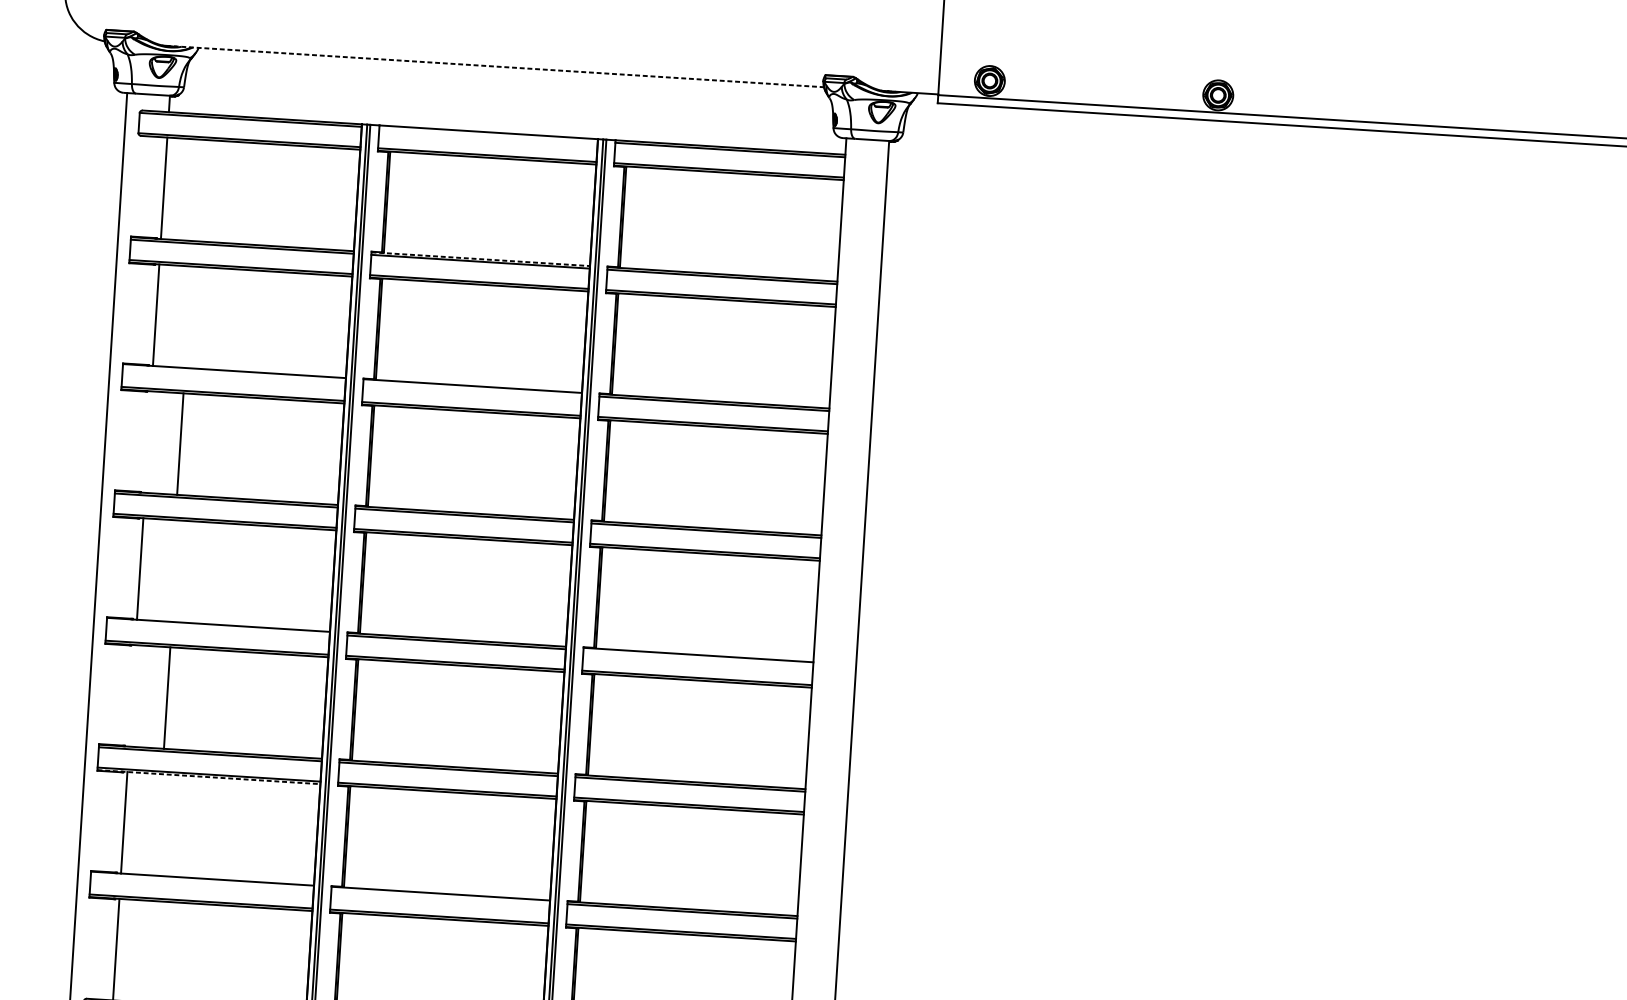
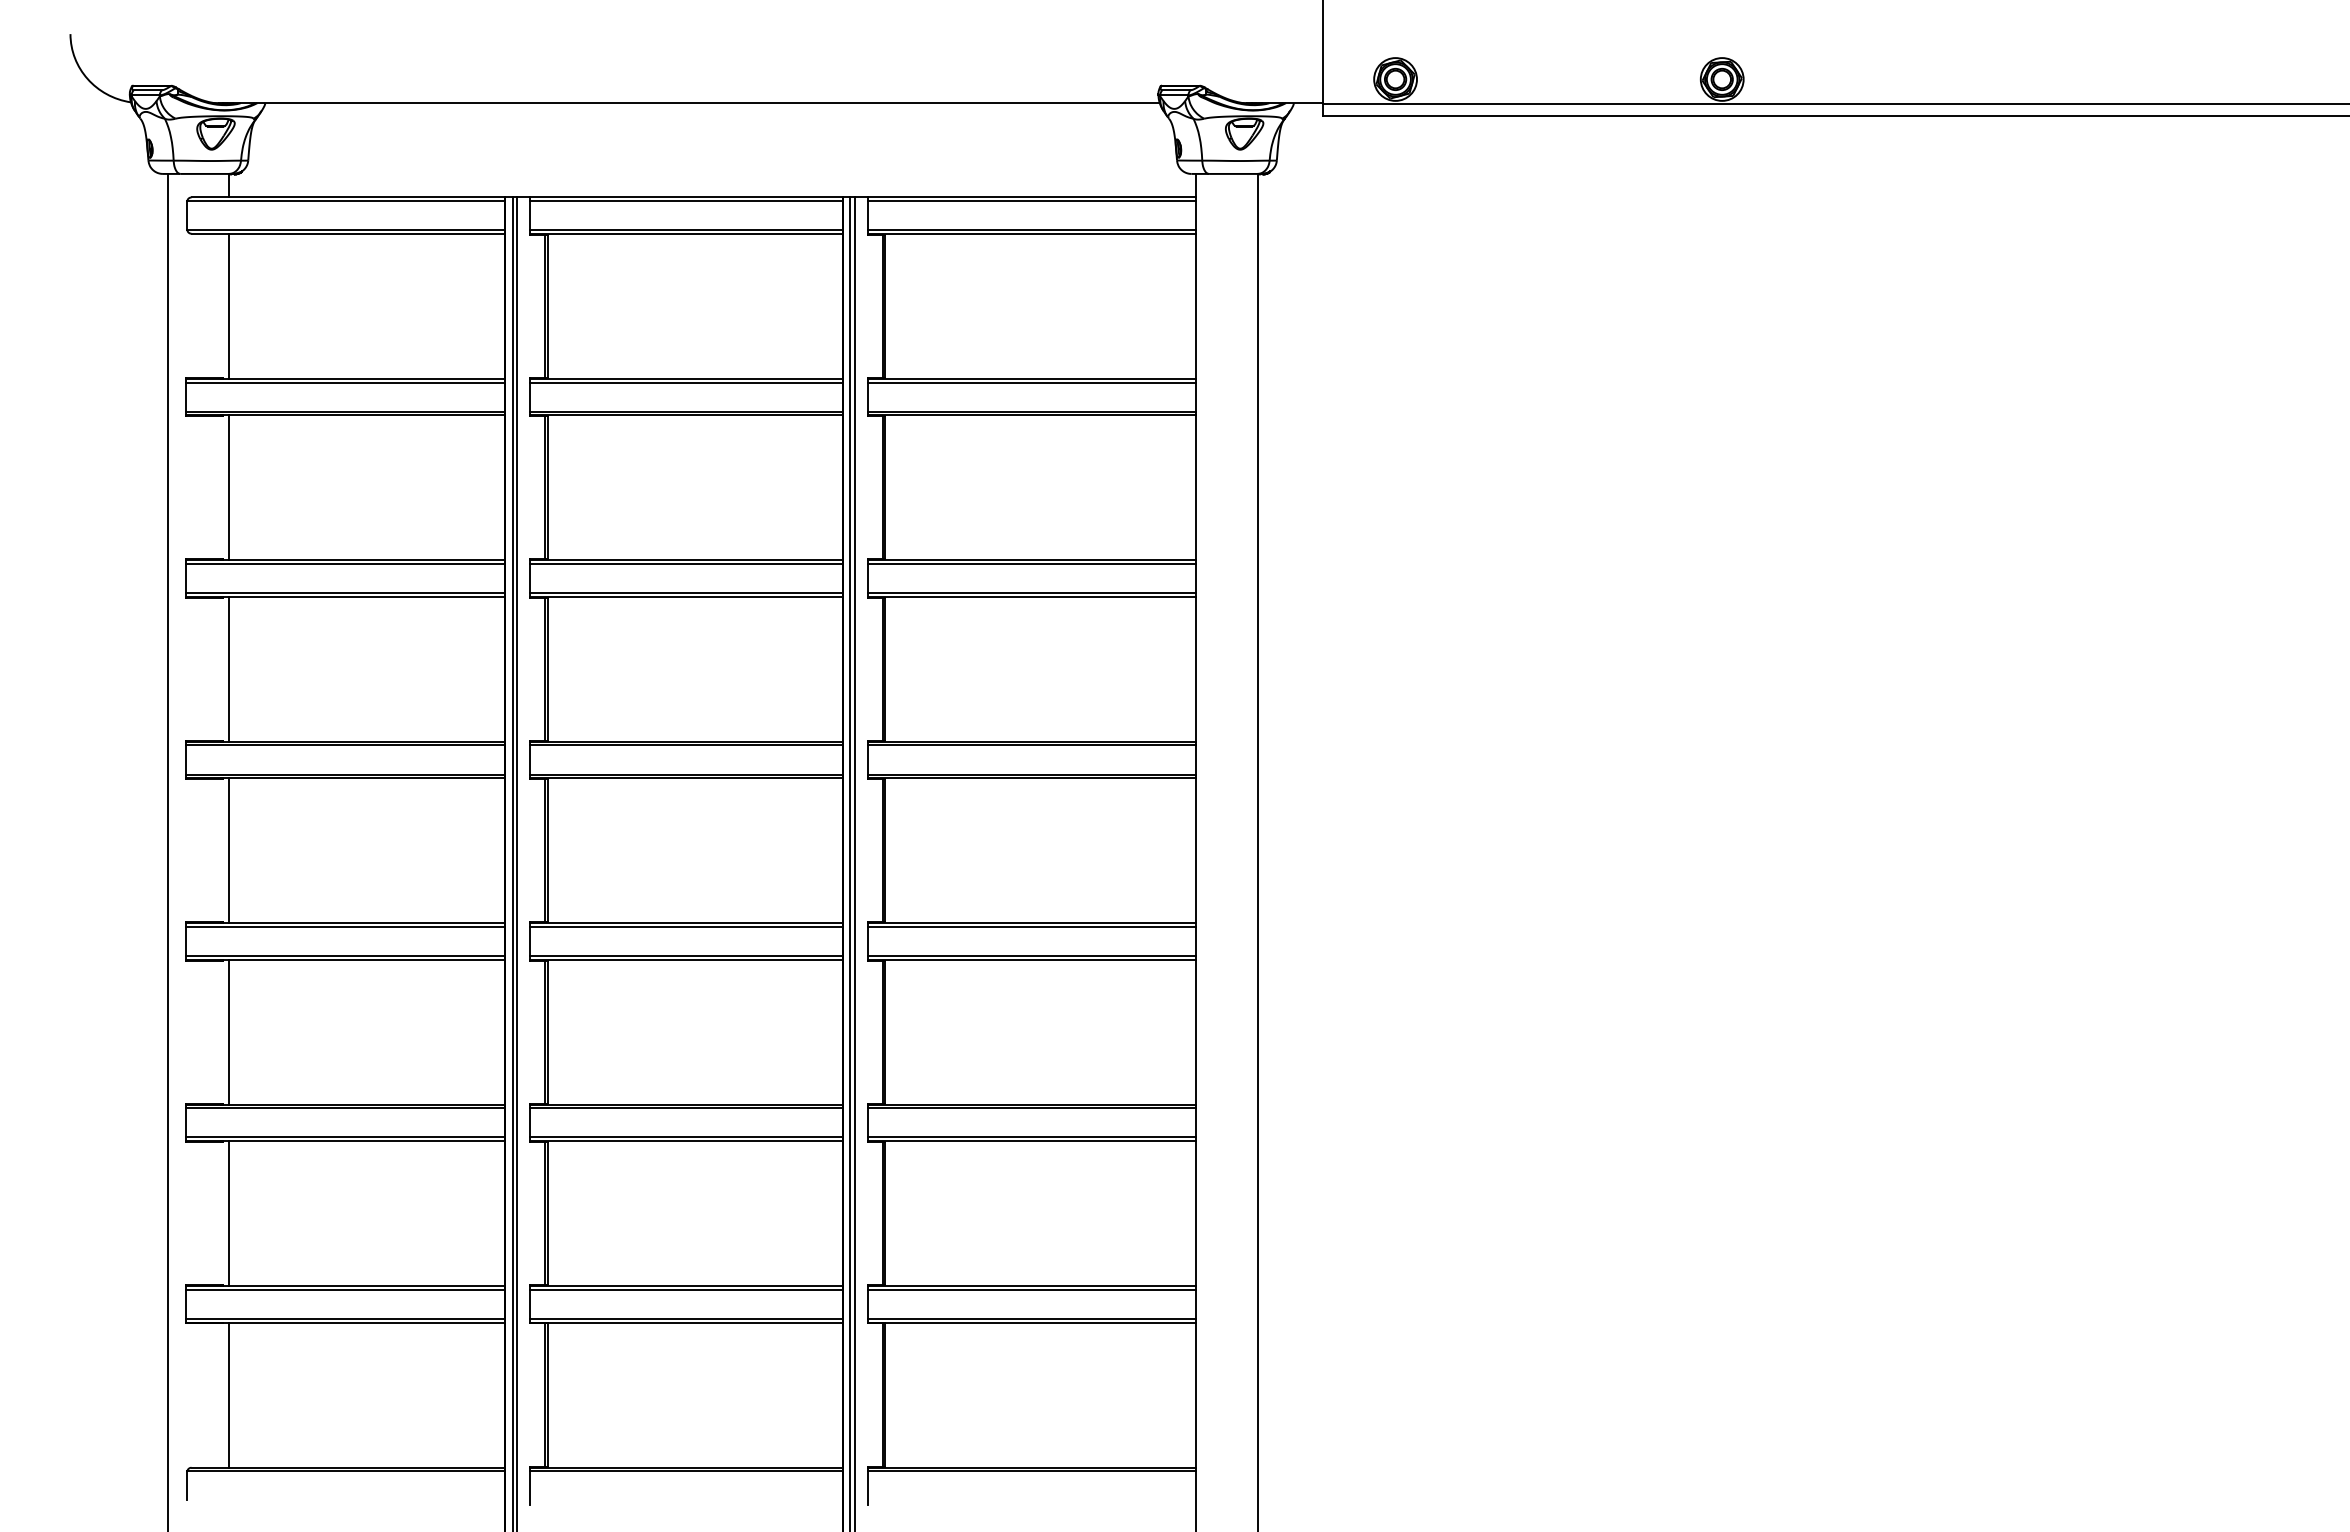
line: (495, 66) -> (689, 103), dashed -> solid
line: (488, 135) -> (686, 201), added
line: (480, 258) -> (686, 378), dashed -> solid
line: (234, 373) -> (345, 564), added
line: (472, 388) -> (686, 564), added
line: (180, 443) -> (228, 668), moved
line: (218, 627) -> (345, 926), added
line: (698, 657) -> (1031, 926), added
line: (166, 697) -> (228, 1031), moved
line: (209, 777) -> (346, 1141), dashed -> solid
line: (202, 880) -> (345, 1289), added
line: (440, 895) -> (686, 1289), added

